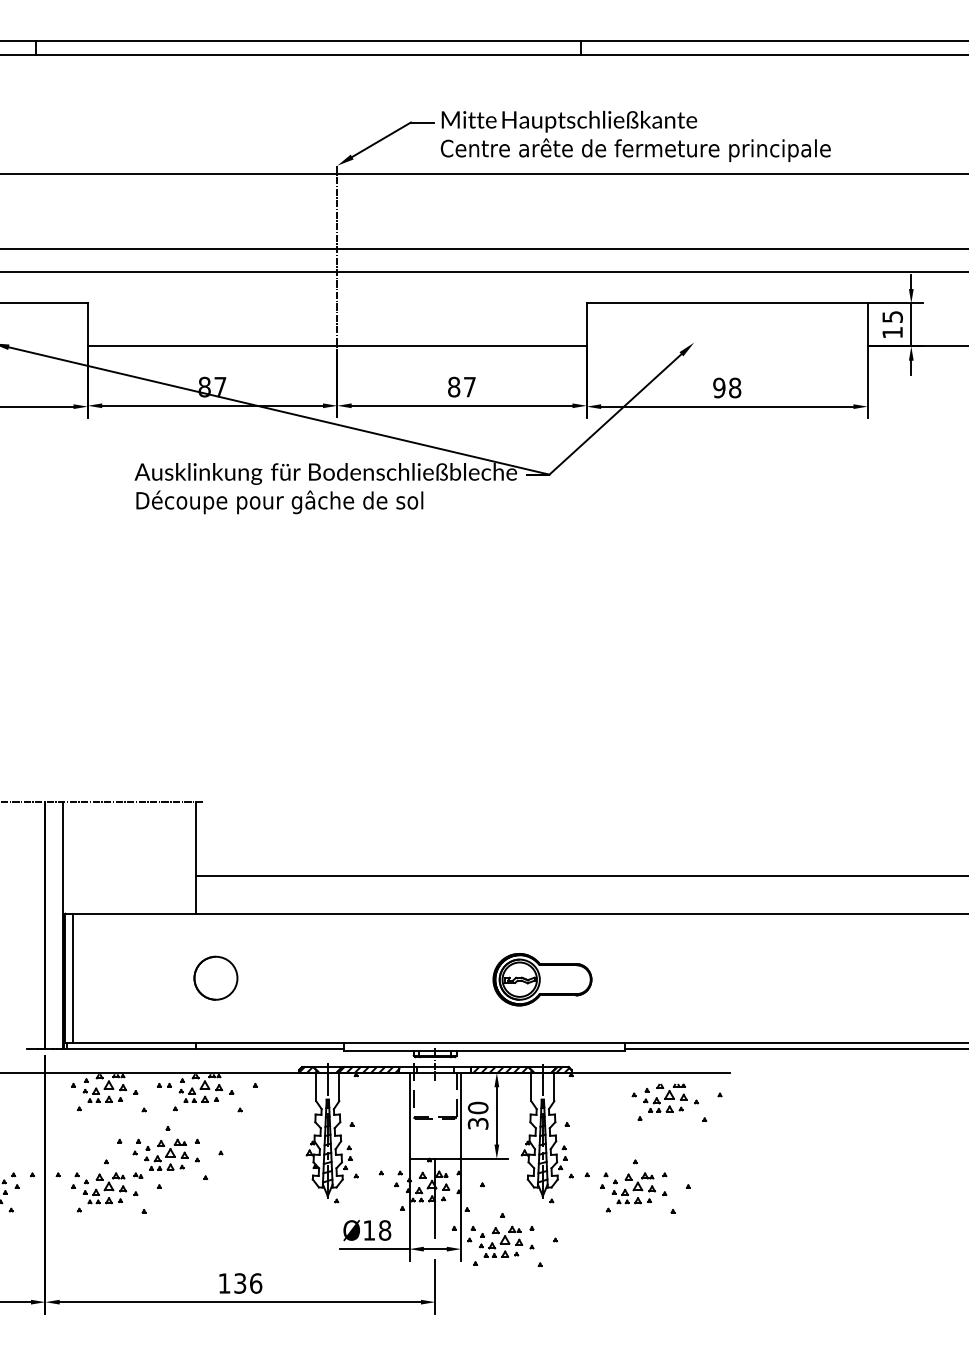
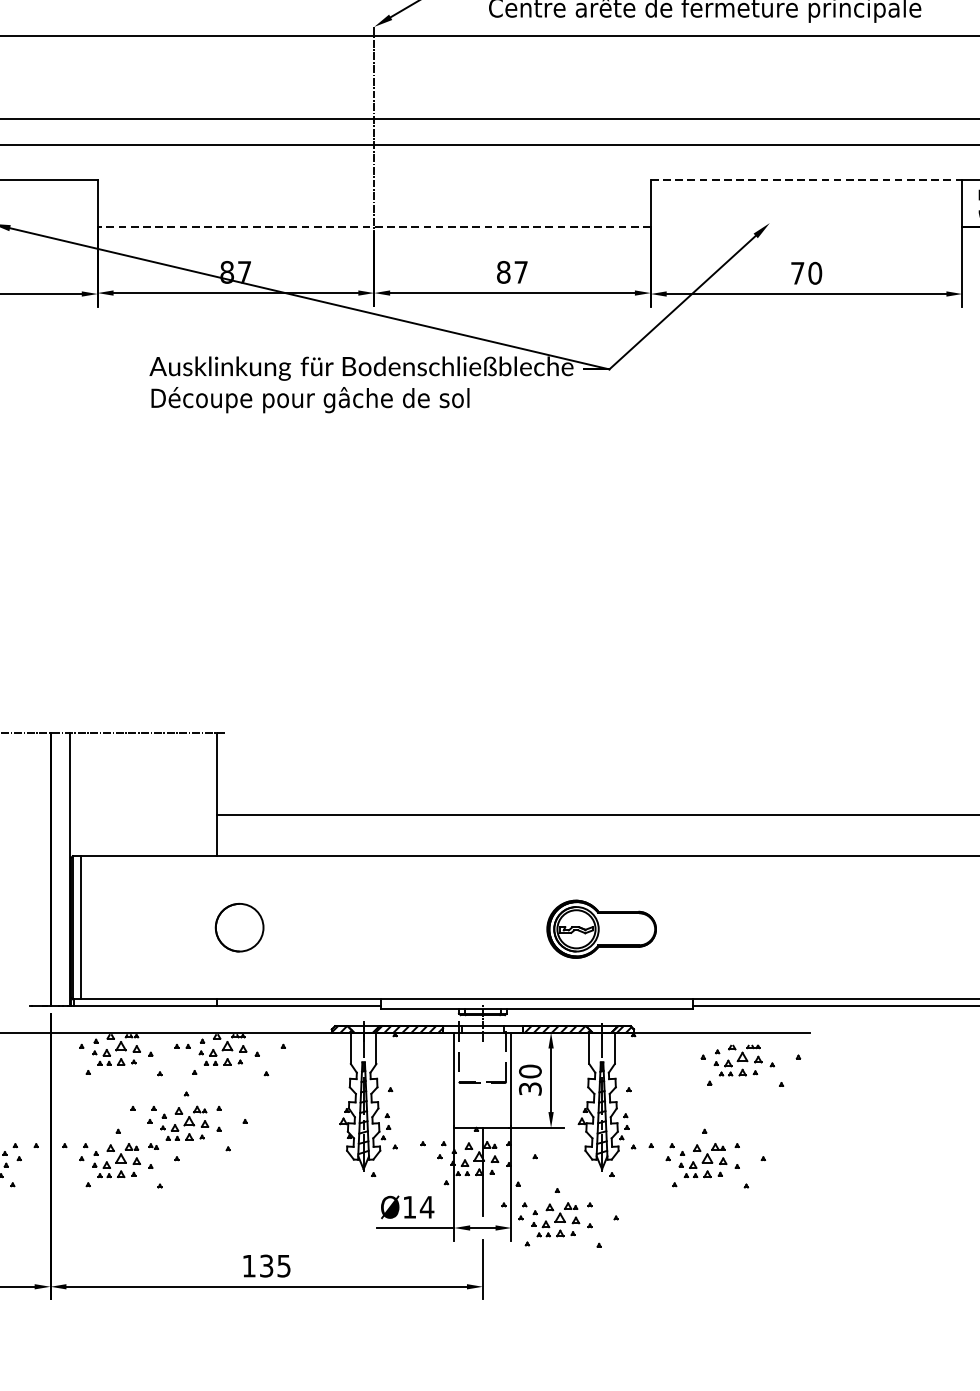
line: (727, 303) -> (806, 179), solid -> dashed
line: (336, 346) -> (373, 227), solid -> dashed
text: (727, 387) -> (806, 272), 98 -> 70
text: (384, 1230) -> (426, 1207), Ø18 -> Ø14
text: (256, 1283) -> (284, 1266), 136 -> 135

